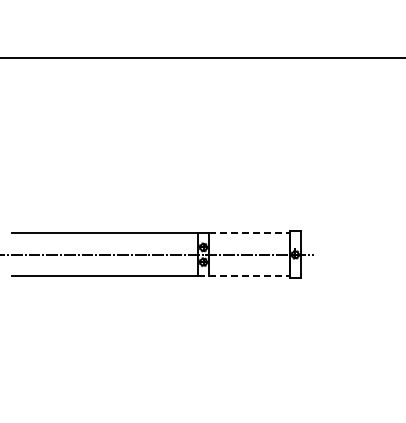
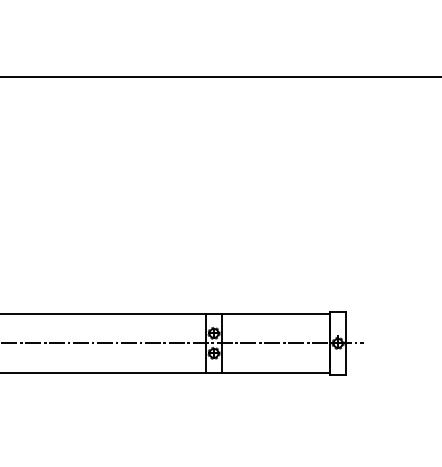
line: (249, 233) -> (276, 314), dashed -> solid
line: (243, 276) -> (267, 372), dashed -> solid

